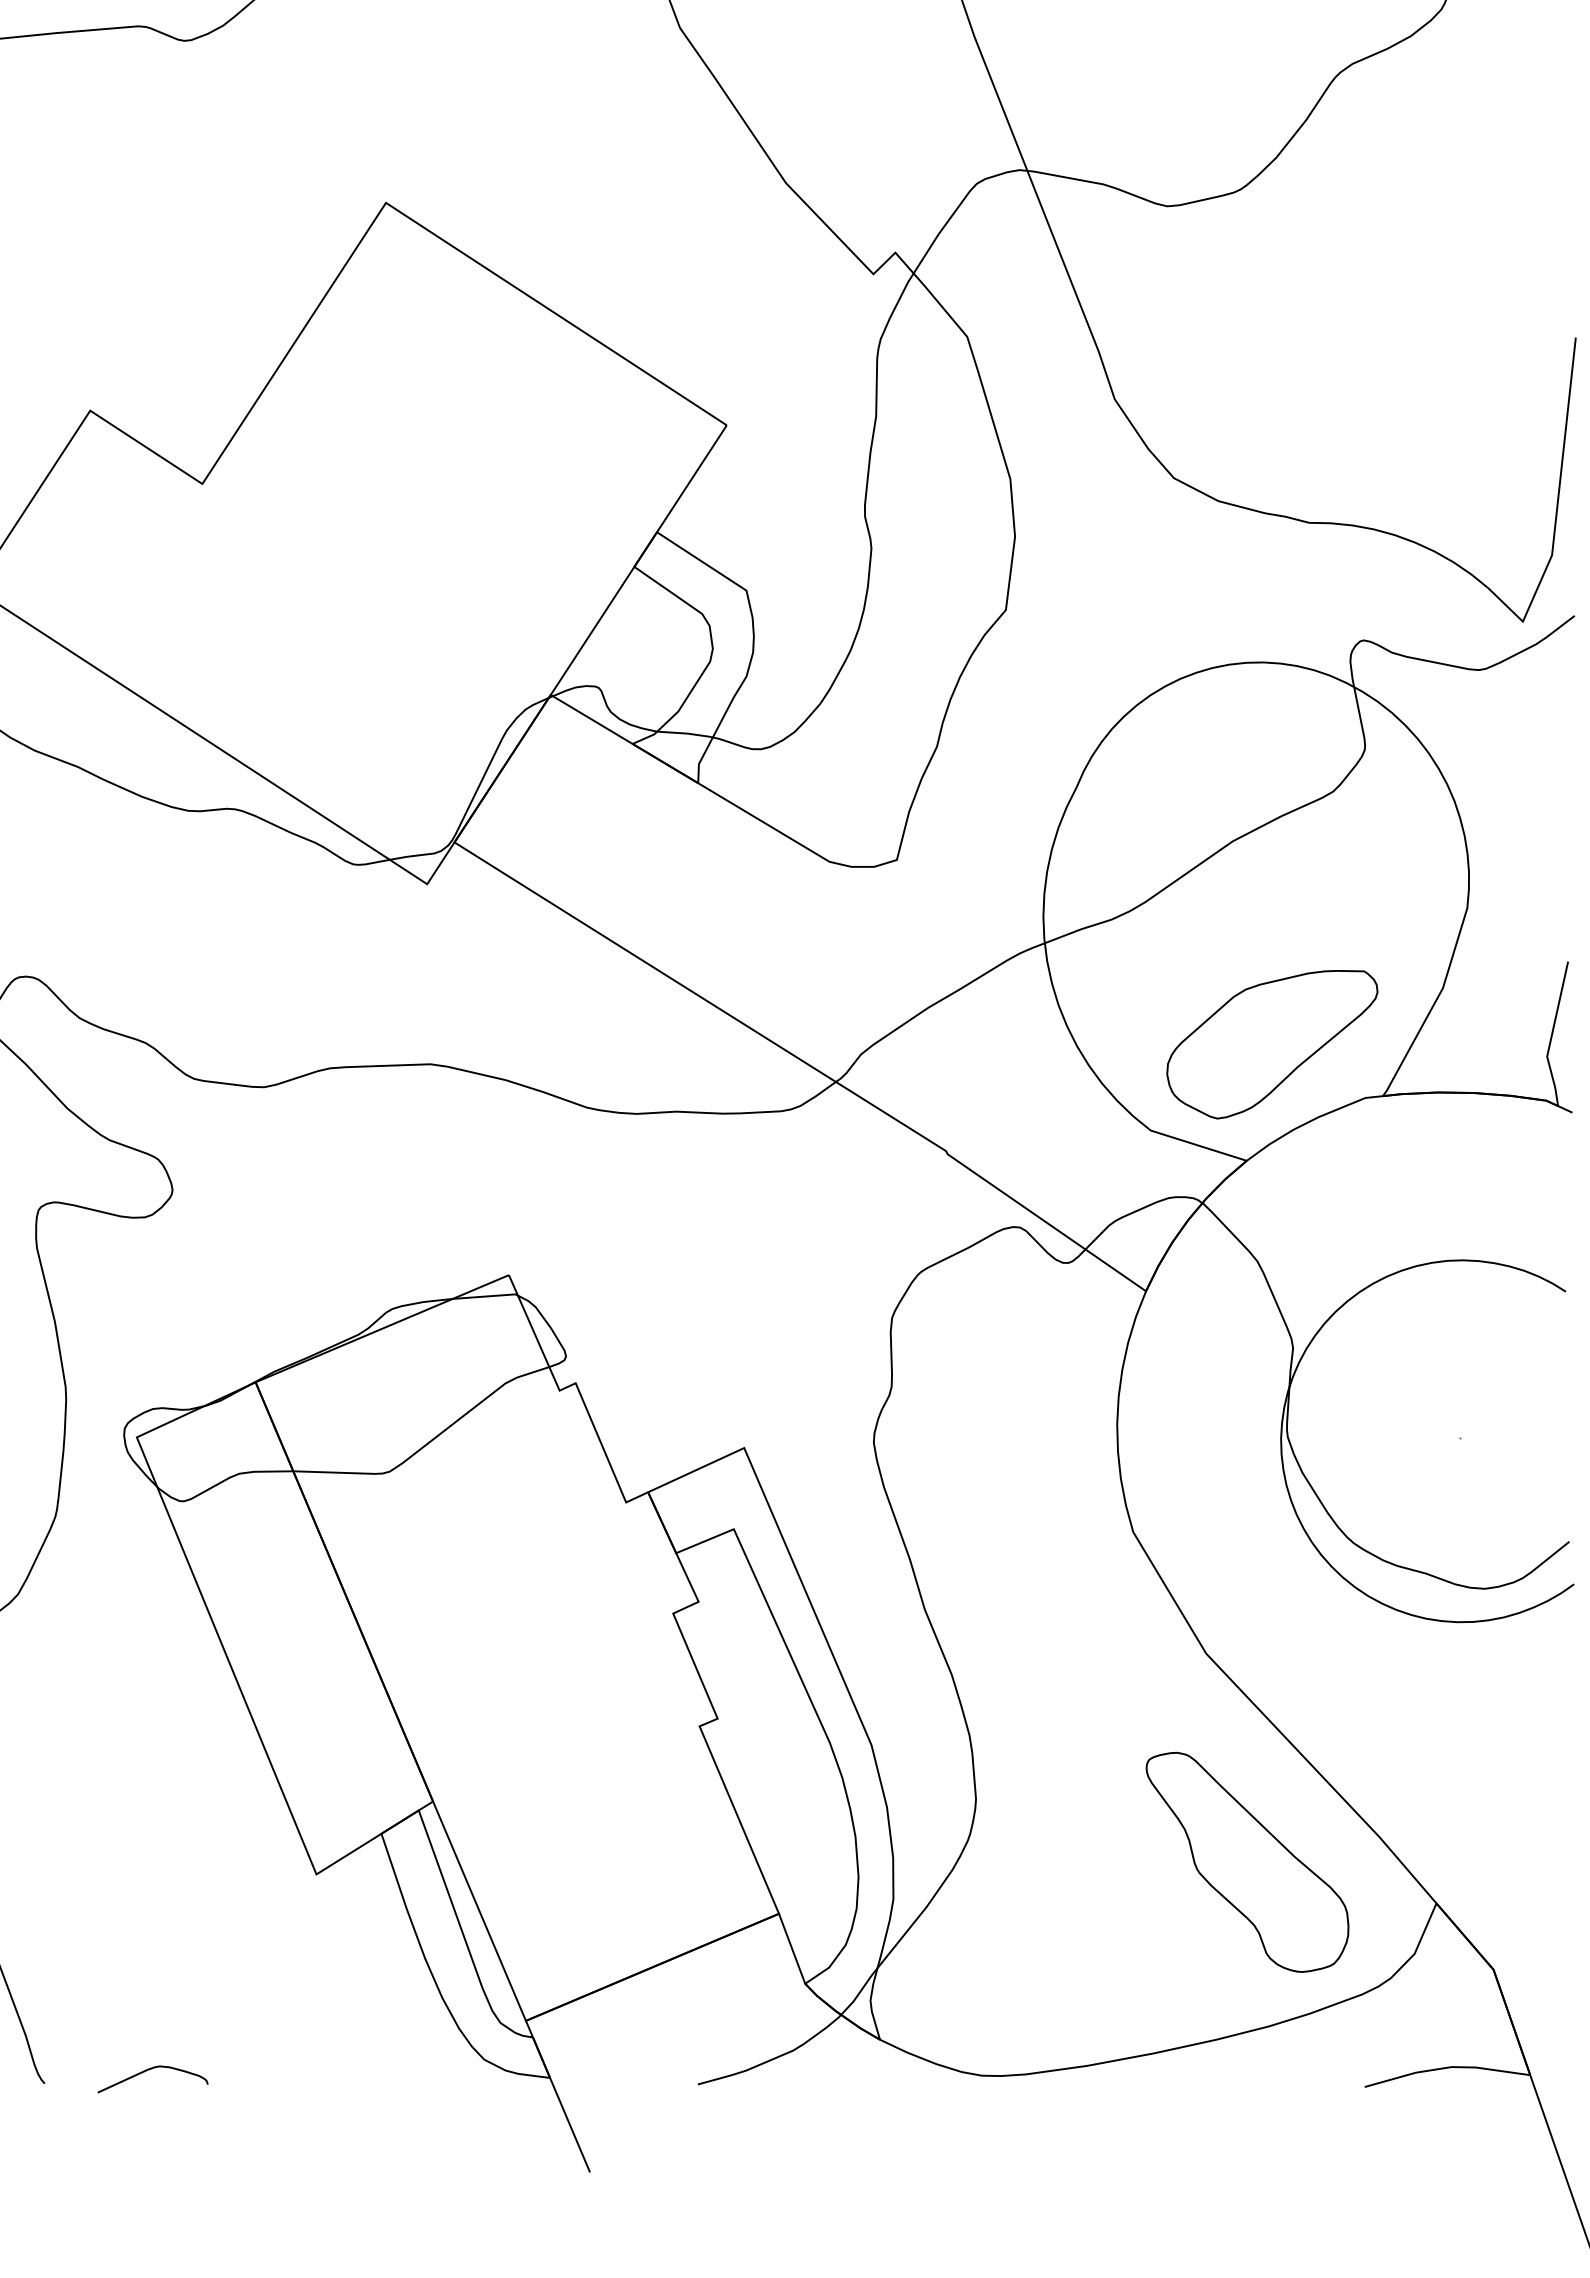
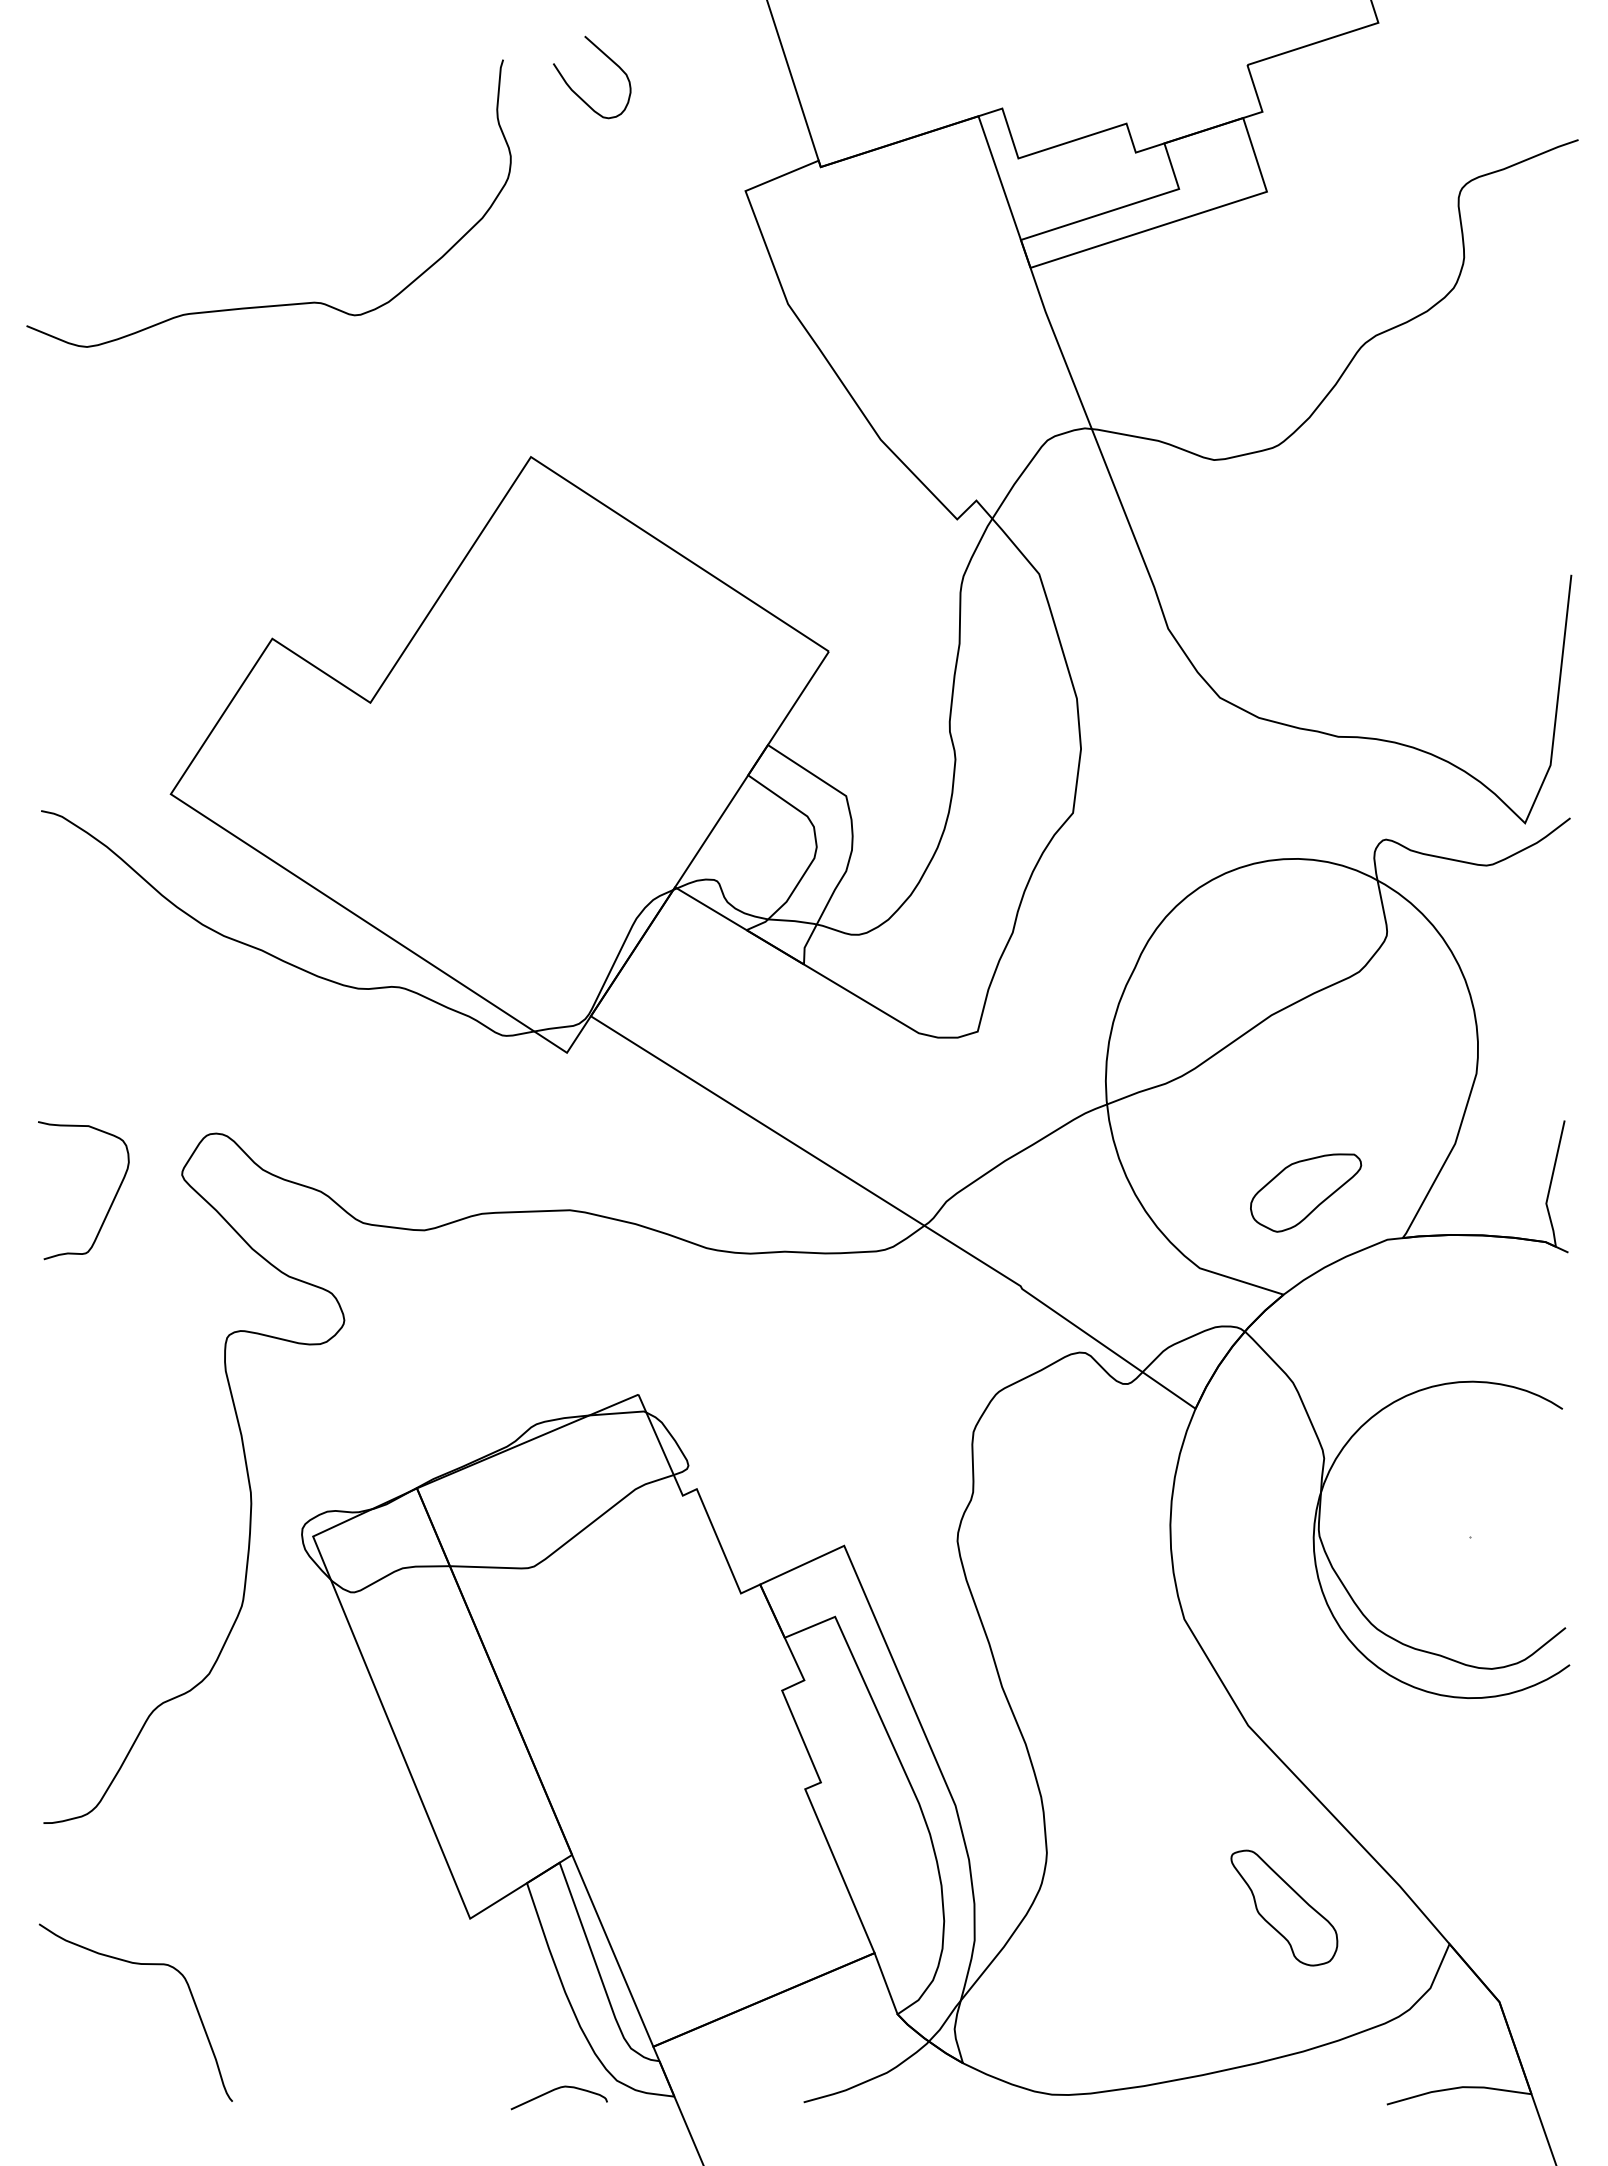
part: (1271, 1043) -> (1305, 1192), size x0.6
part: (1247, 1861) -> (1284, 1907), size x0.6
curve: (148, 2070) -> (555, 2090), moved

